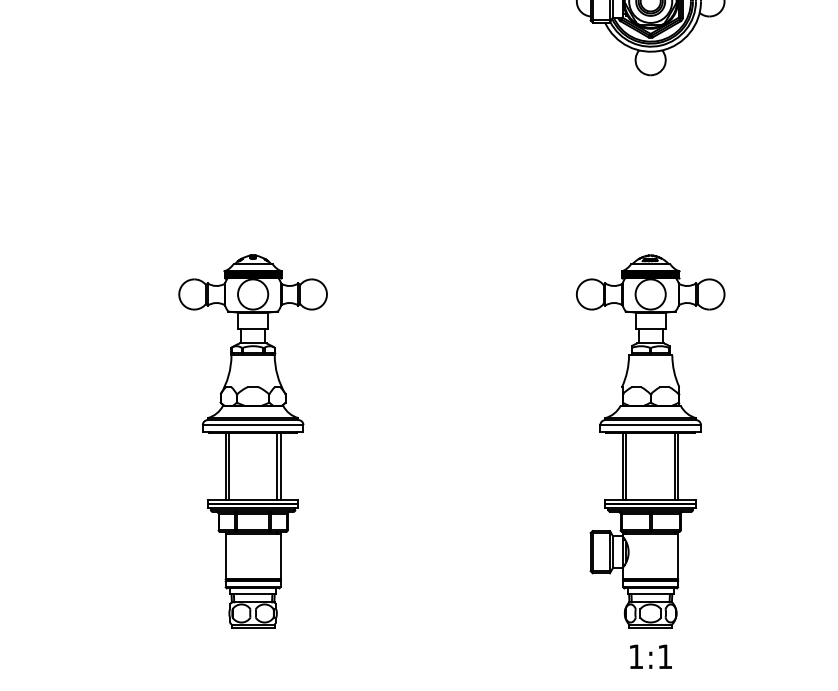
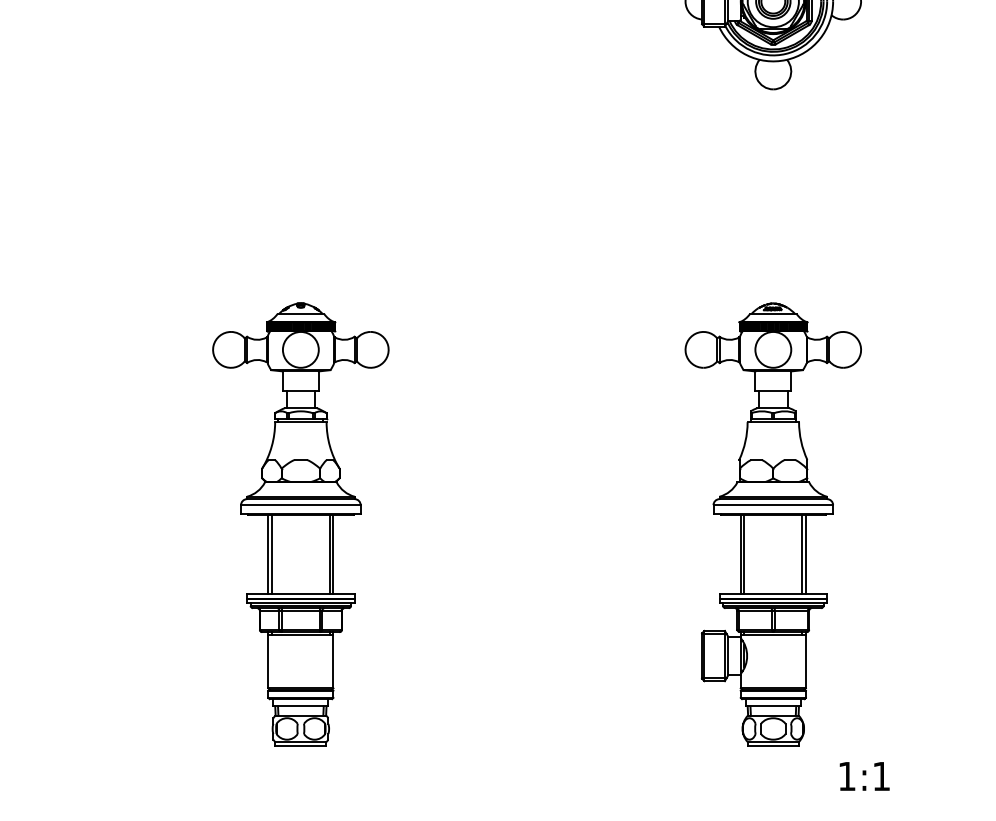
text: (650, 656) -> (864, 776), moved

